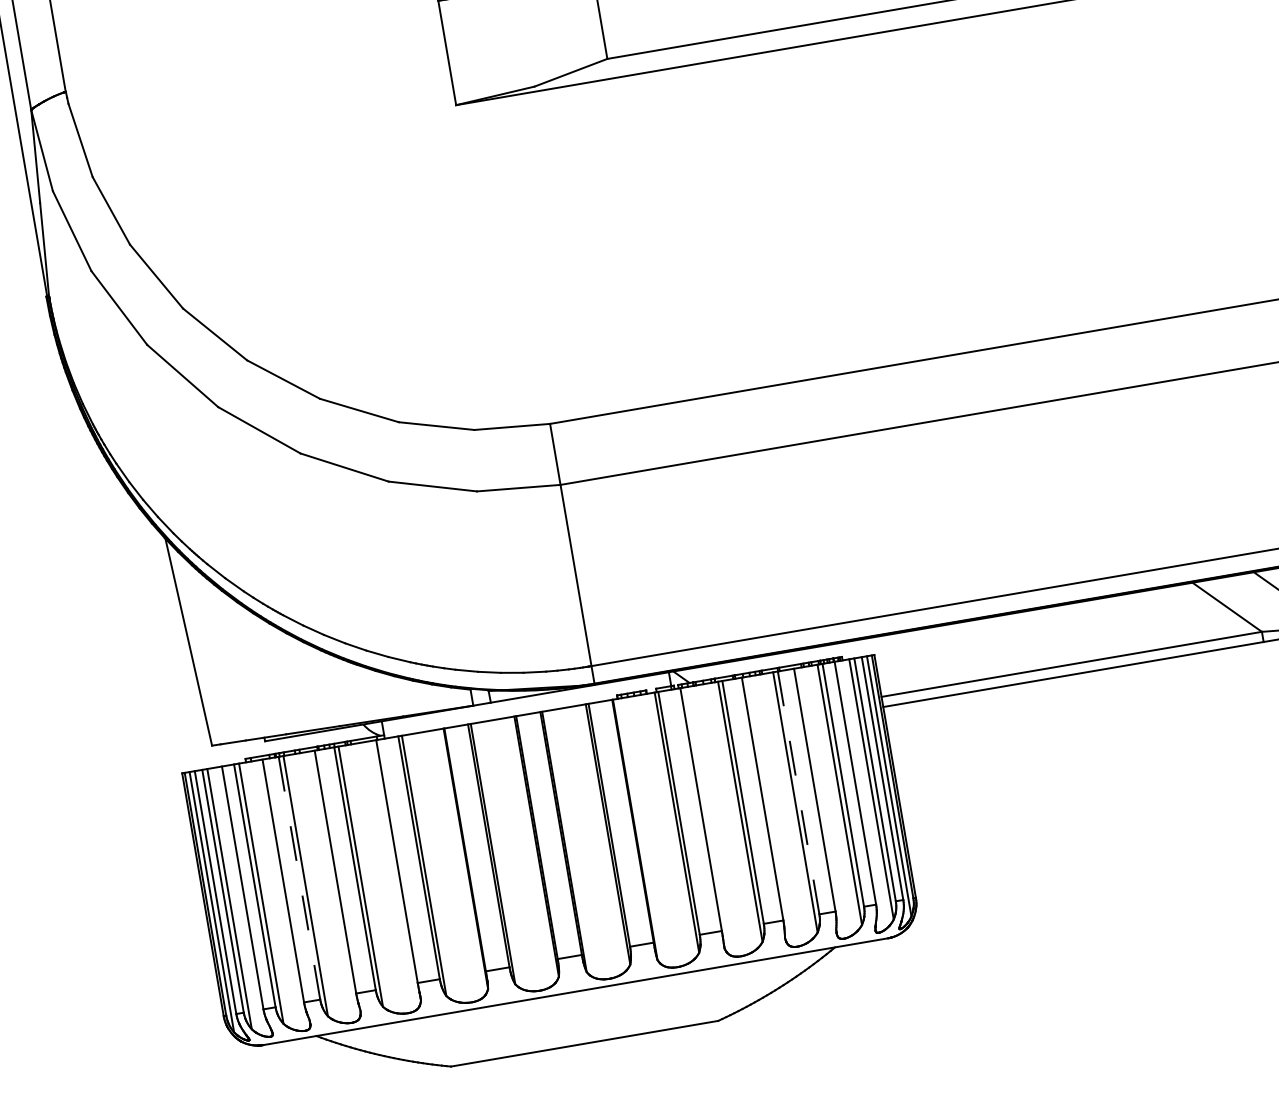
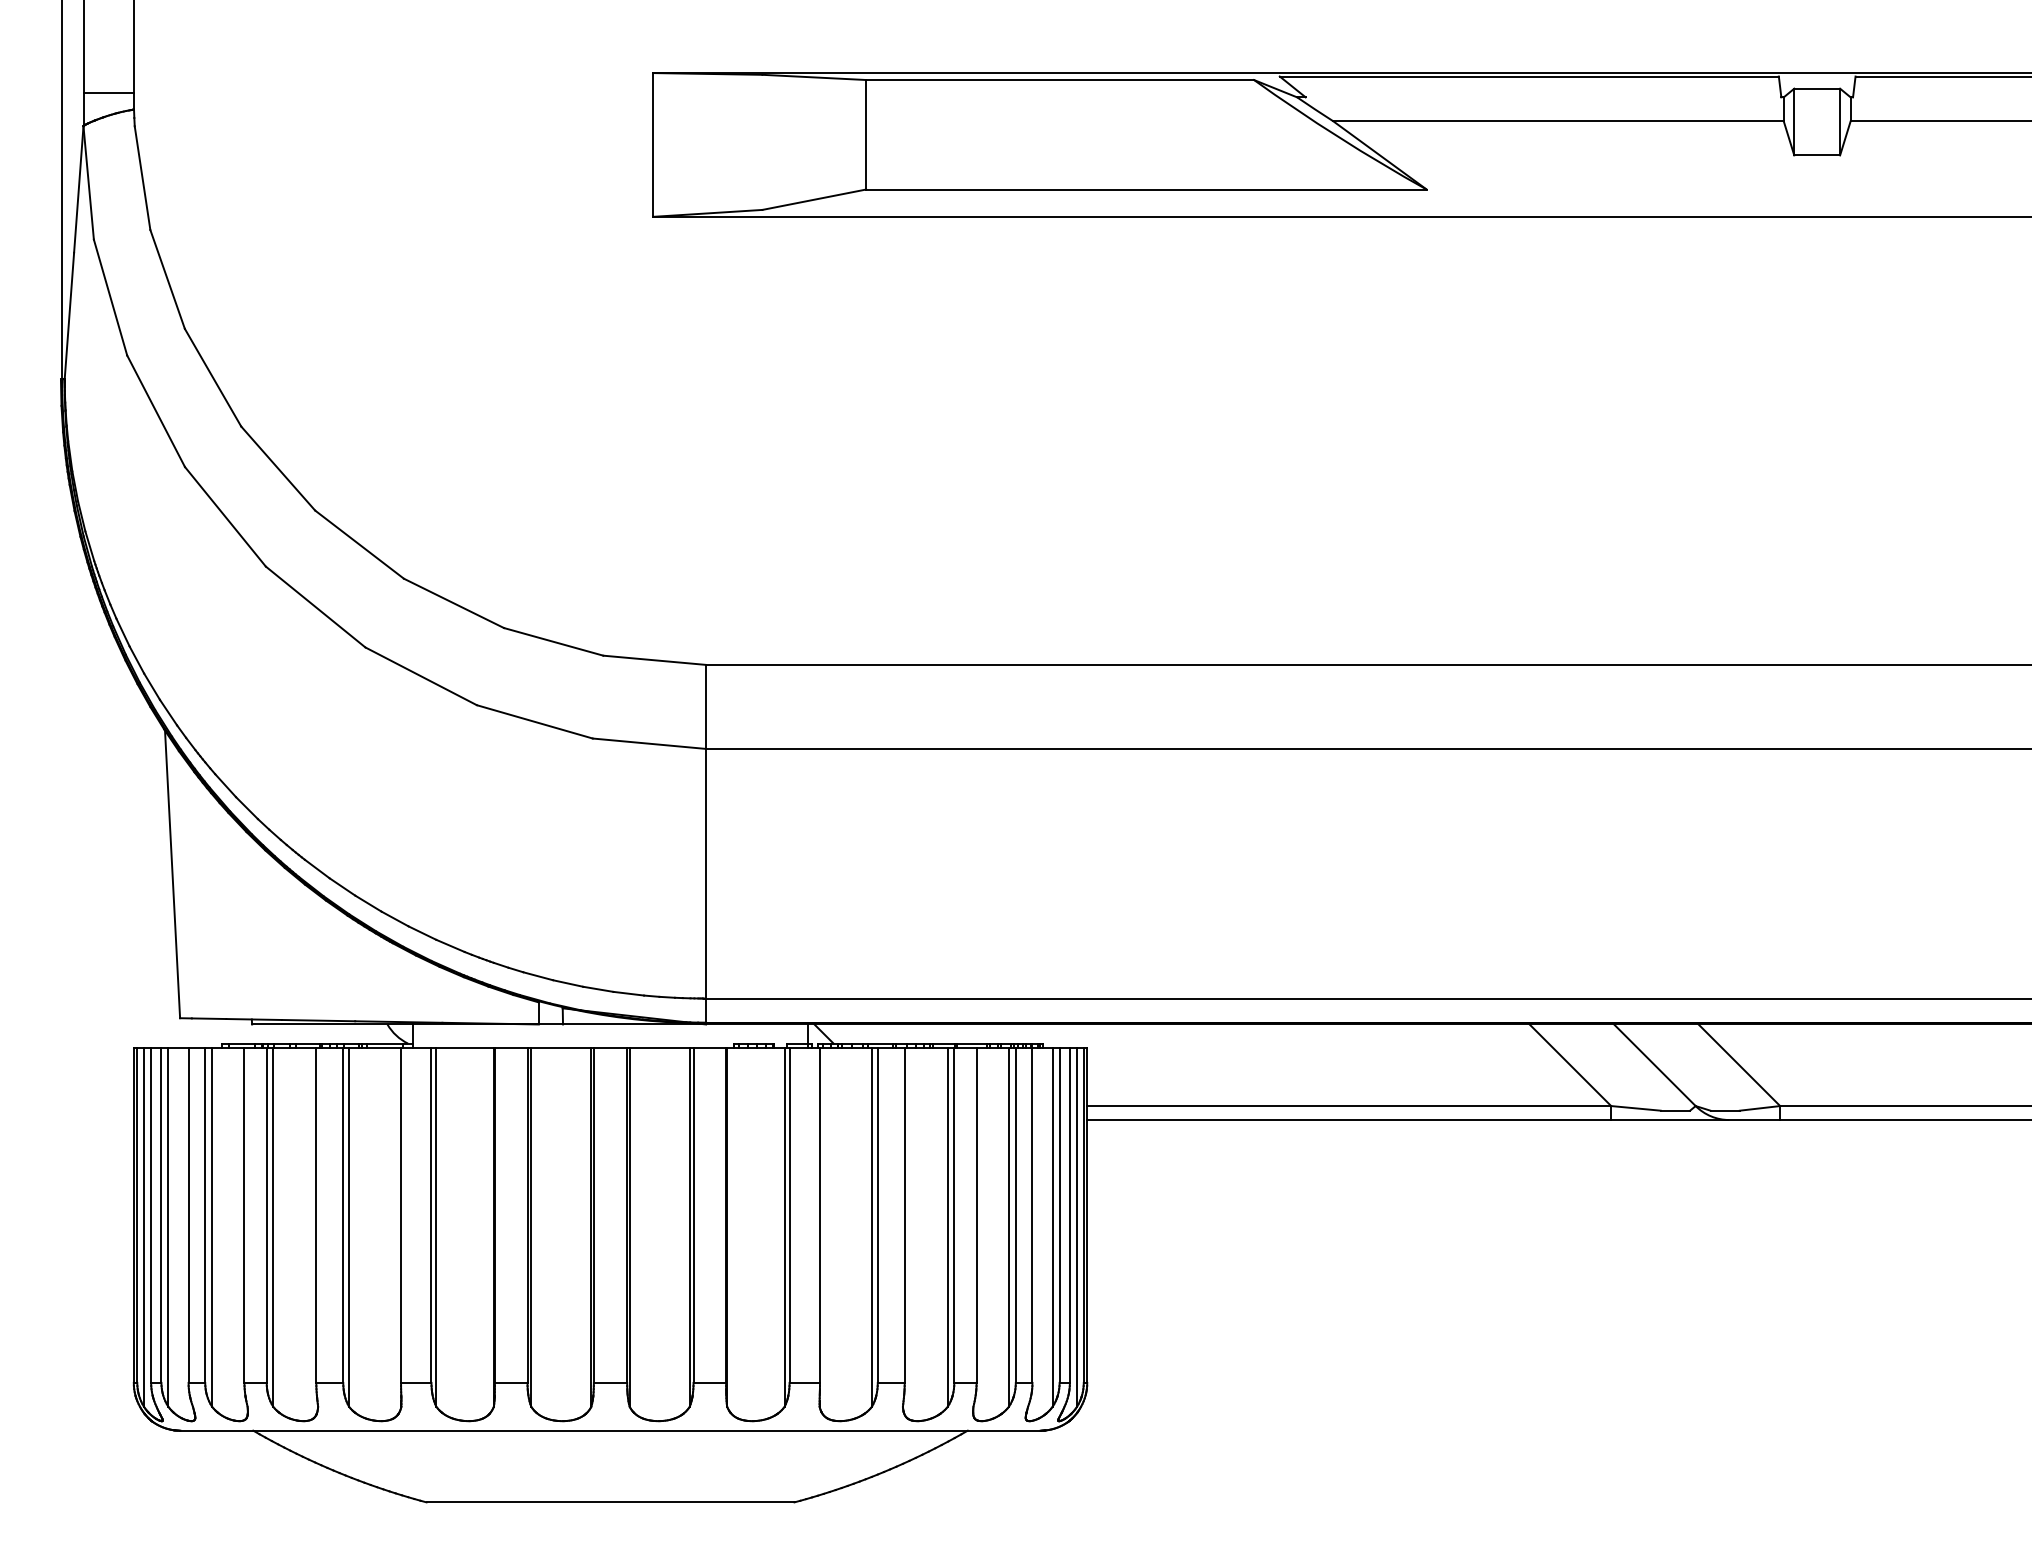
line: (45, 82) -> (108, 92), added
line: (798, 793) -> (954, 1216), dashed -> solid
line: (299, 878) -> (266, 1215), dashed -> solid

